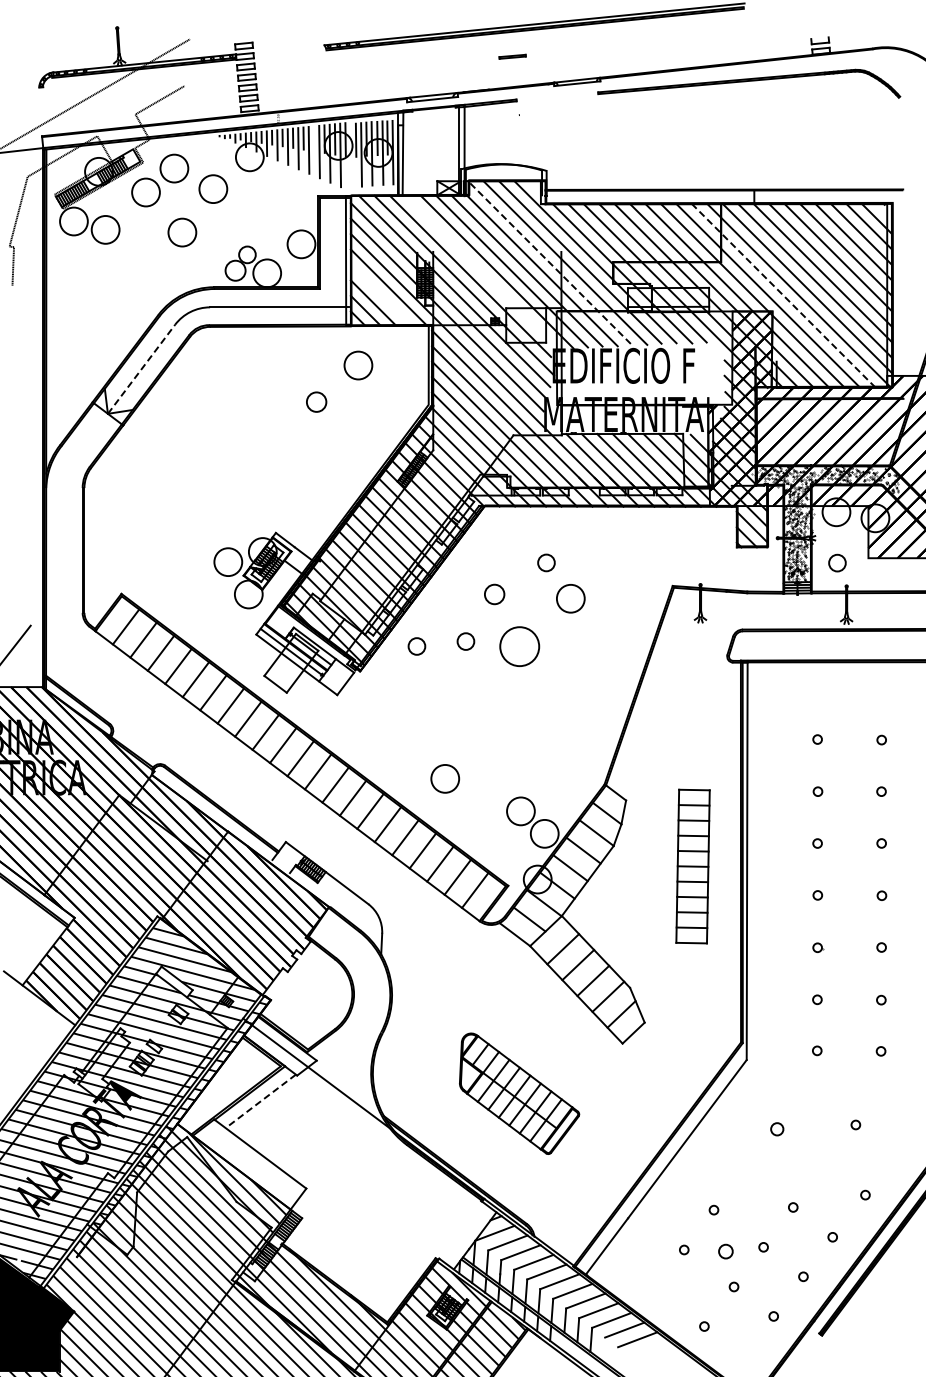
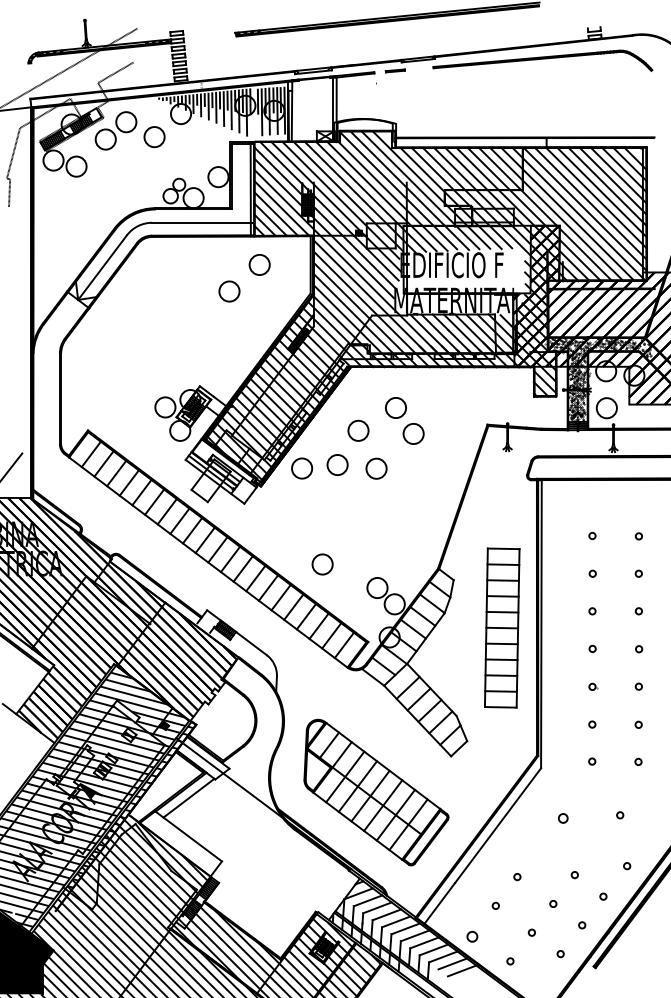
line: (512, 56) -> (395, 70), moved
line: (313, 138) -> (227, 100), added
circle: (182, 232) -> (132, 168), removed
line: (549, 262) -> (398, 190), dashed -> solid
line: (480, 270) -> (348, 196), added
line: (380, 294) -> (275, 213), added
line: (783, 295) -> (567, 214), dashed -> solid
line: (141, 369) -> (102, 267), dashed -> solid
circle: (316, 401) -> (229, 291), size x1.43
circle: (546, 562) -> (396, 407), size x1.67
circle: (837, 562) -> (606, 407), size x1.67
circle: (494, 594) -> (358, 430), size x1.43
circle: (465, 641) -> (337, 464), size x1.67
circle: (416, 646) -> (301, 468), size x1.67
circle: (519, 646) -> (376, 468), size x0.71
part: (692, 866) -> (501, 627), size x1.43
part: (519, 1093) -> (376, 792), size x1.67
line: (260, 1101) -> (188, 798), dashed -> solid
circle: (725, 1251) -> (472, 936), moved

